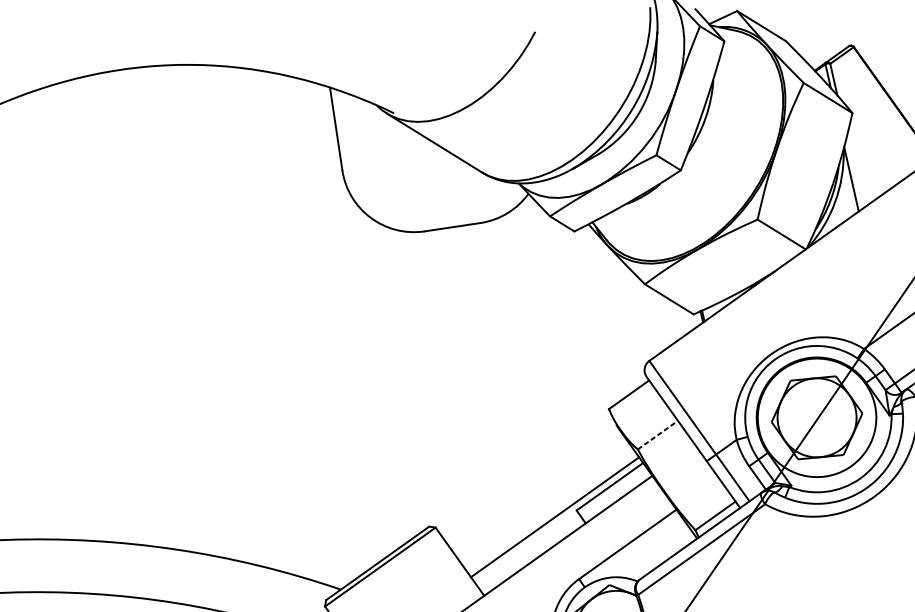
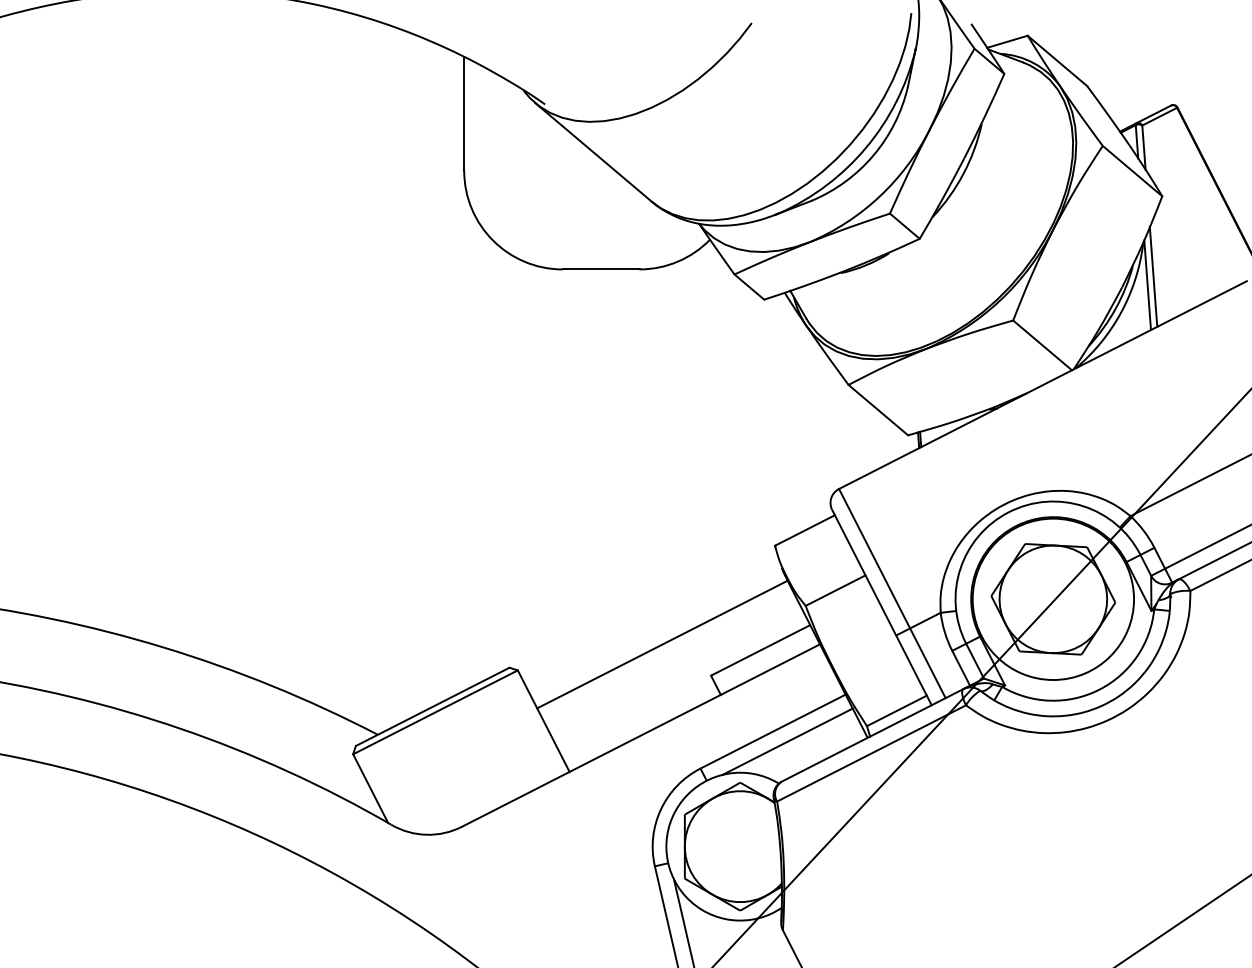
line: (854, 172) -> (1153, 276), added
line: (657, 435) -> (835, 590), dashed -> solid
line: (554, 517) -> (662, 644), moved
line: (639, 550) -> (787, 741), added

